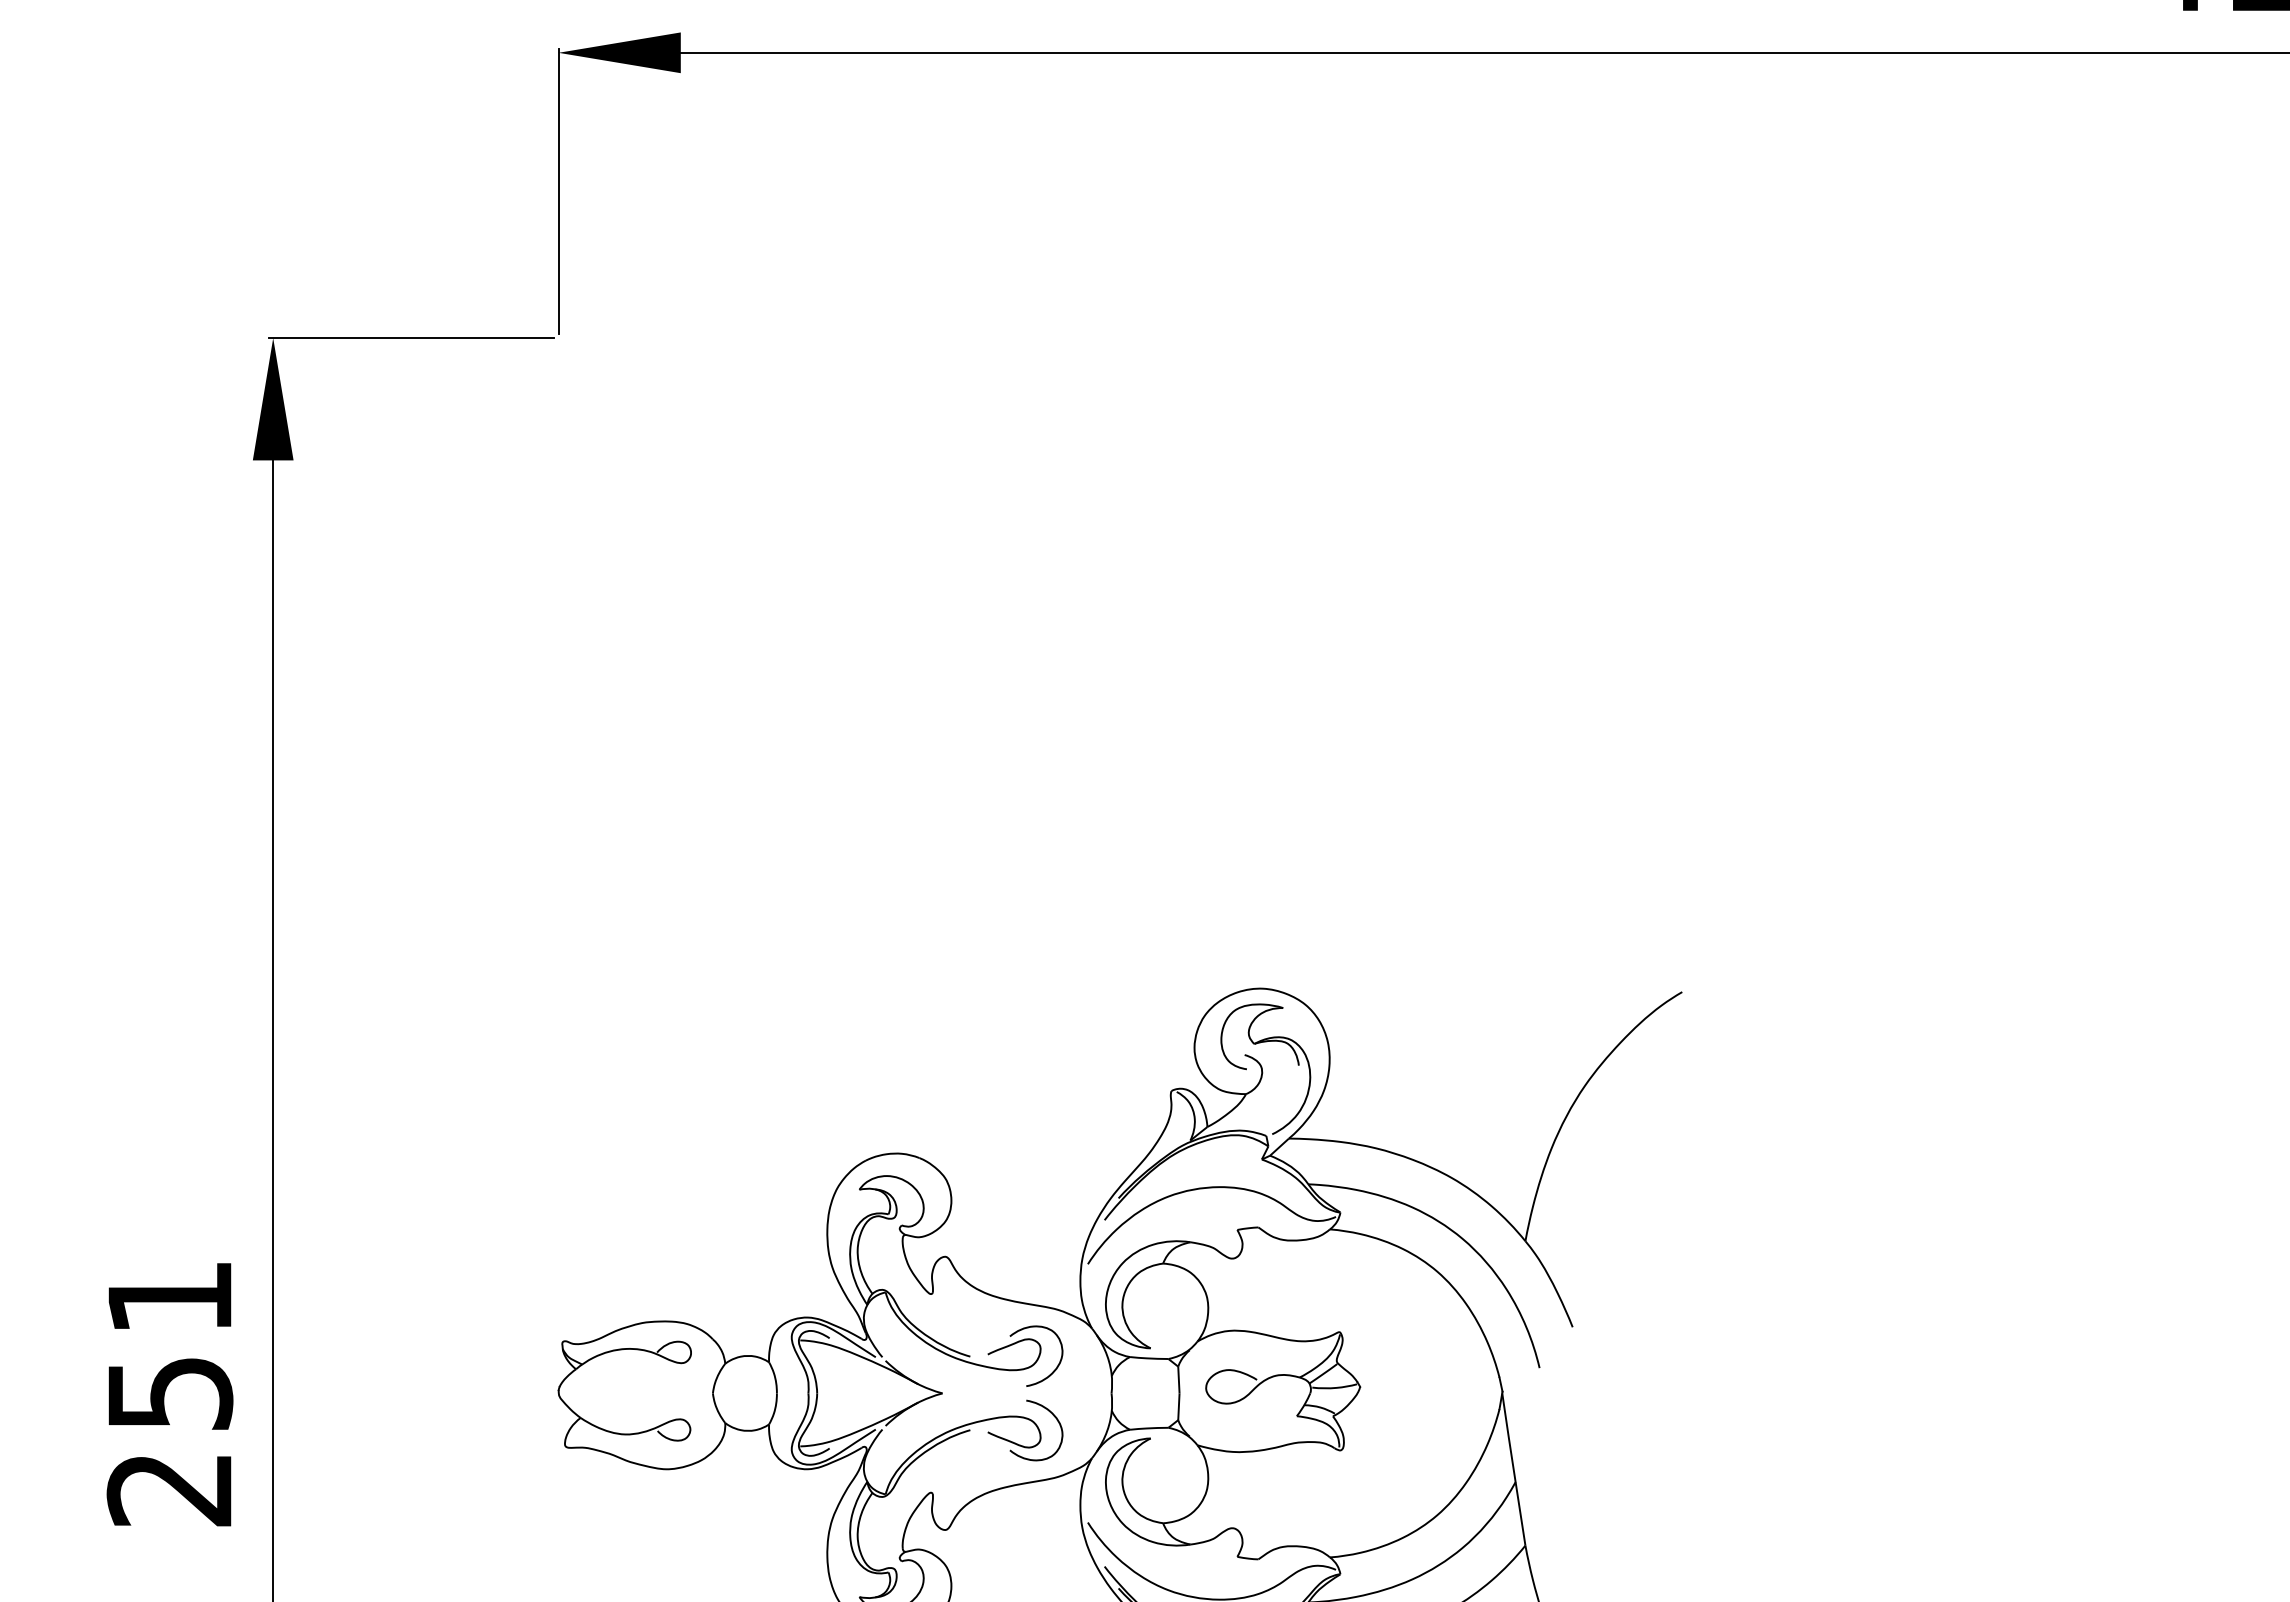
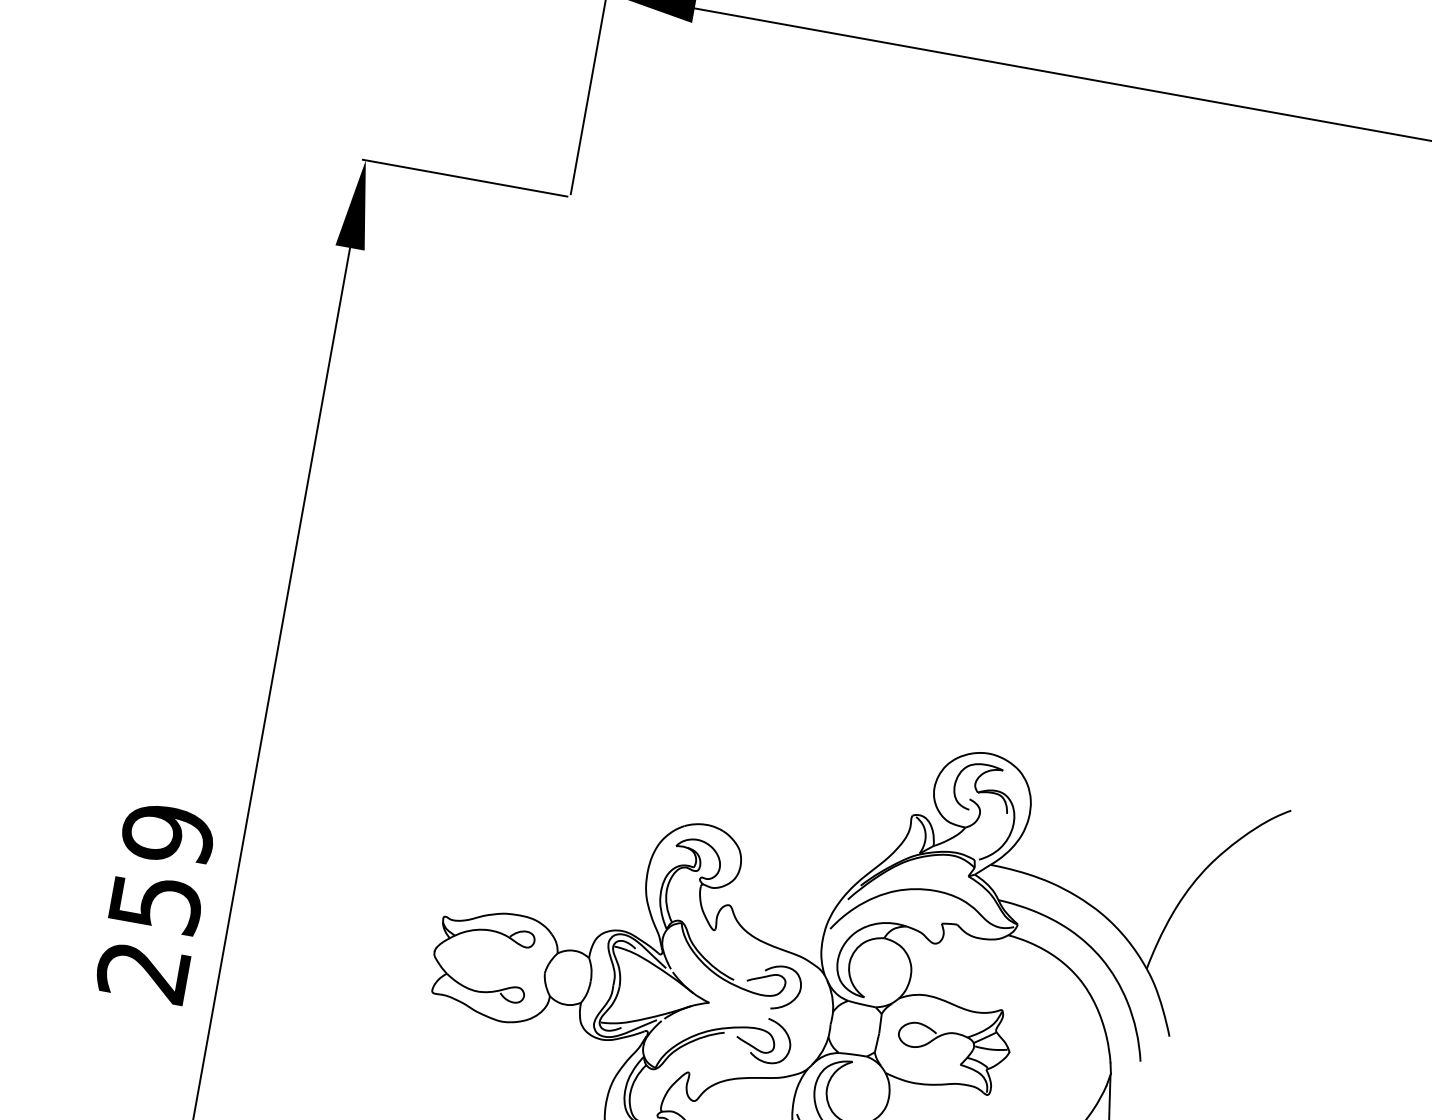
text: (169, 1297) -> (167, 834), 251 -> 259

